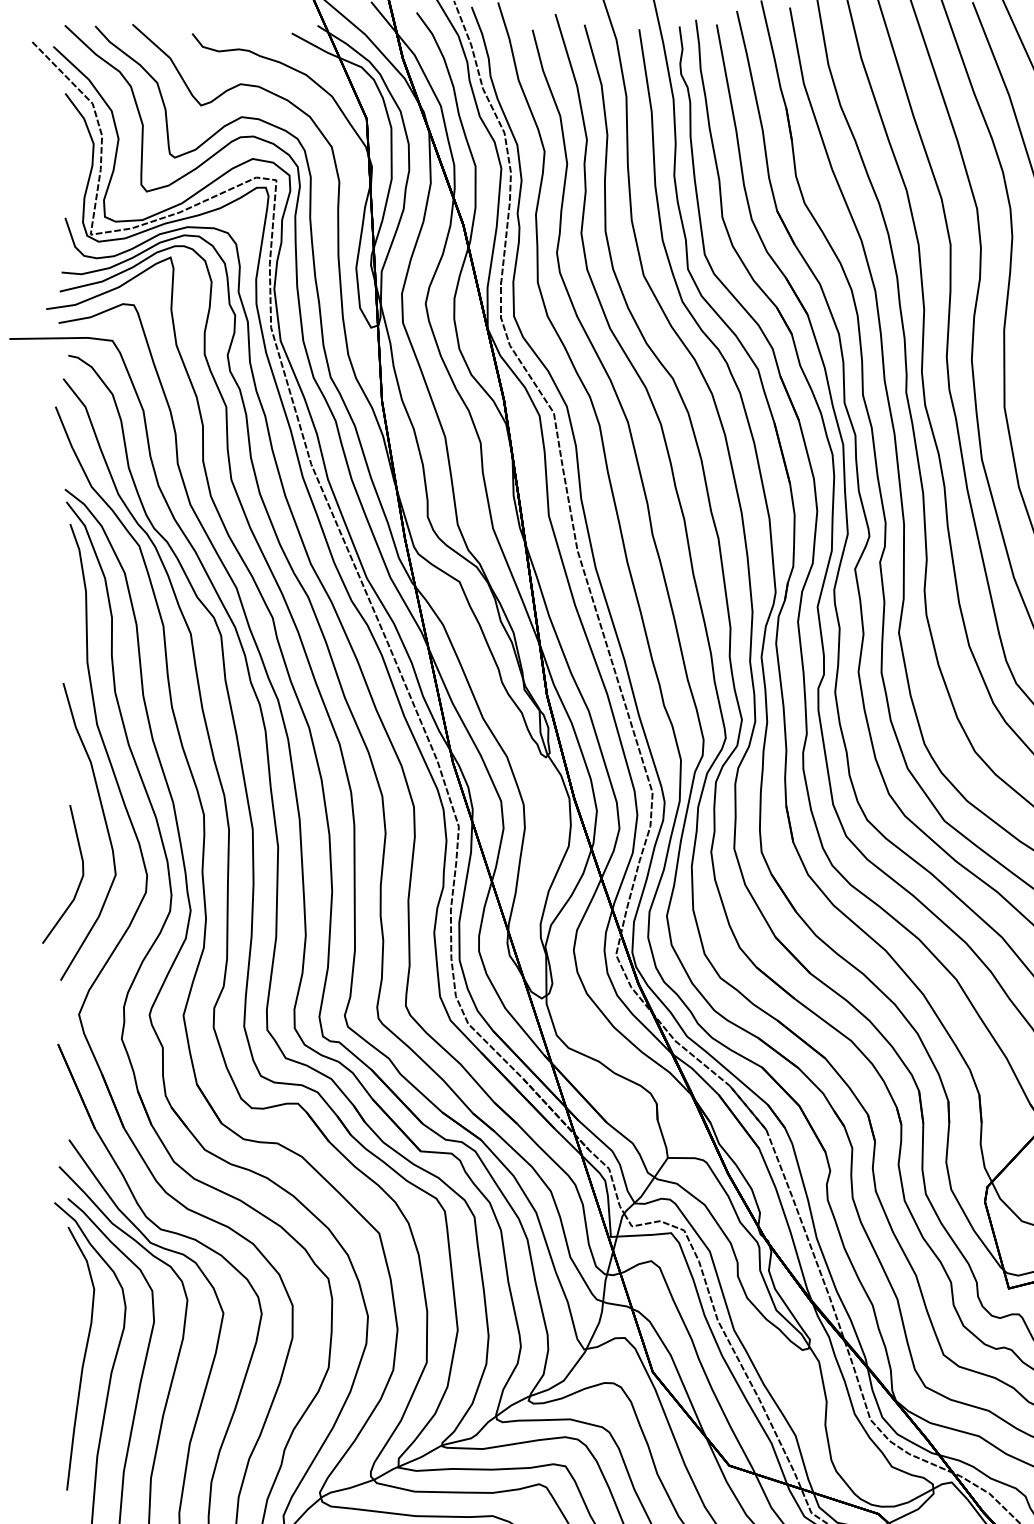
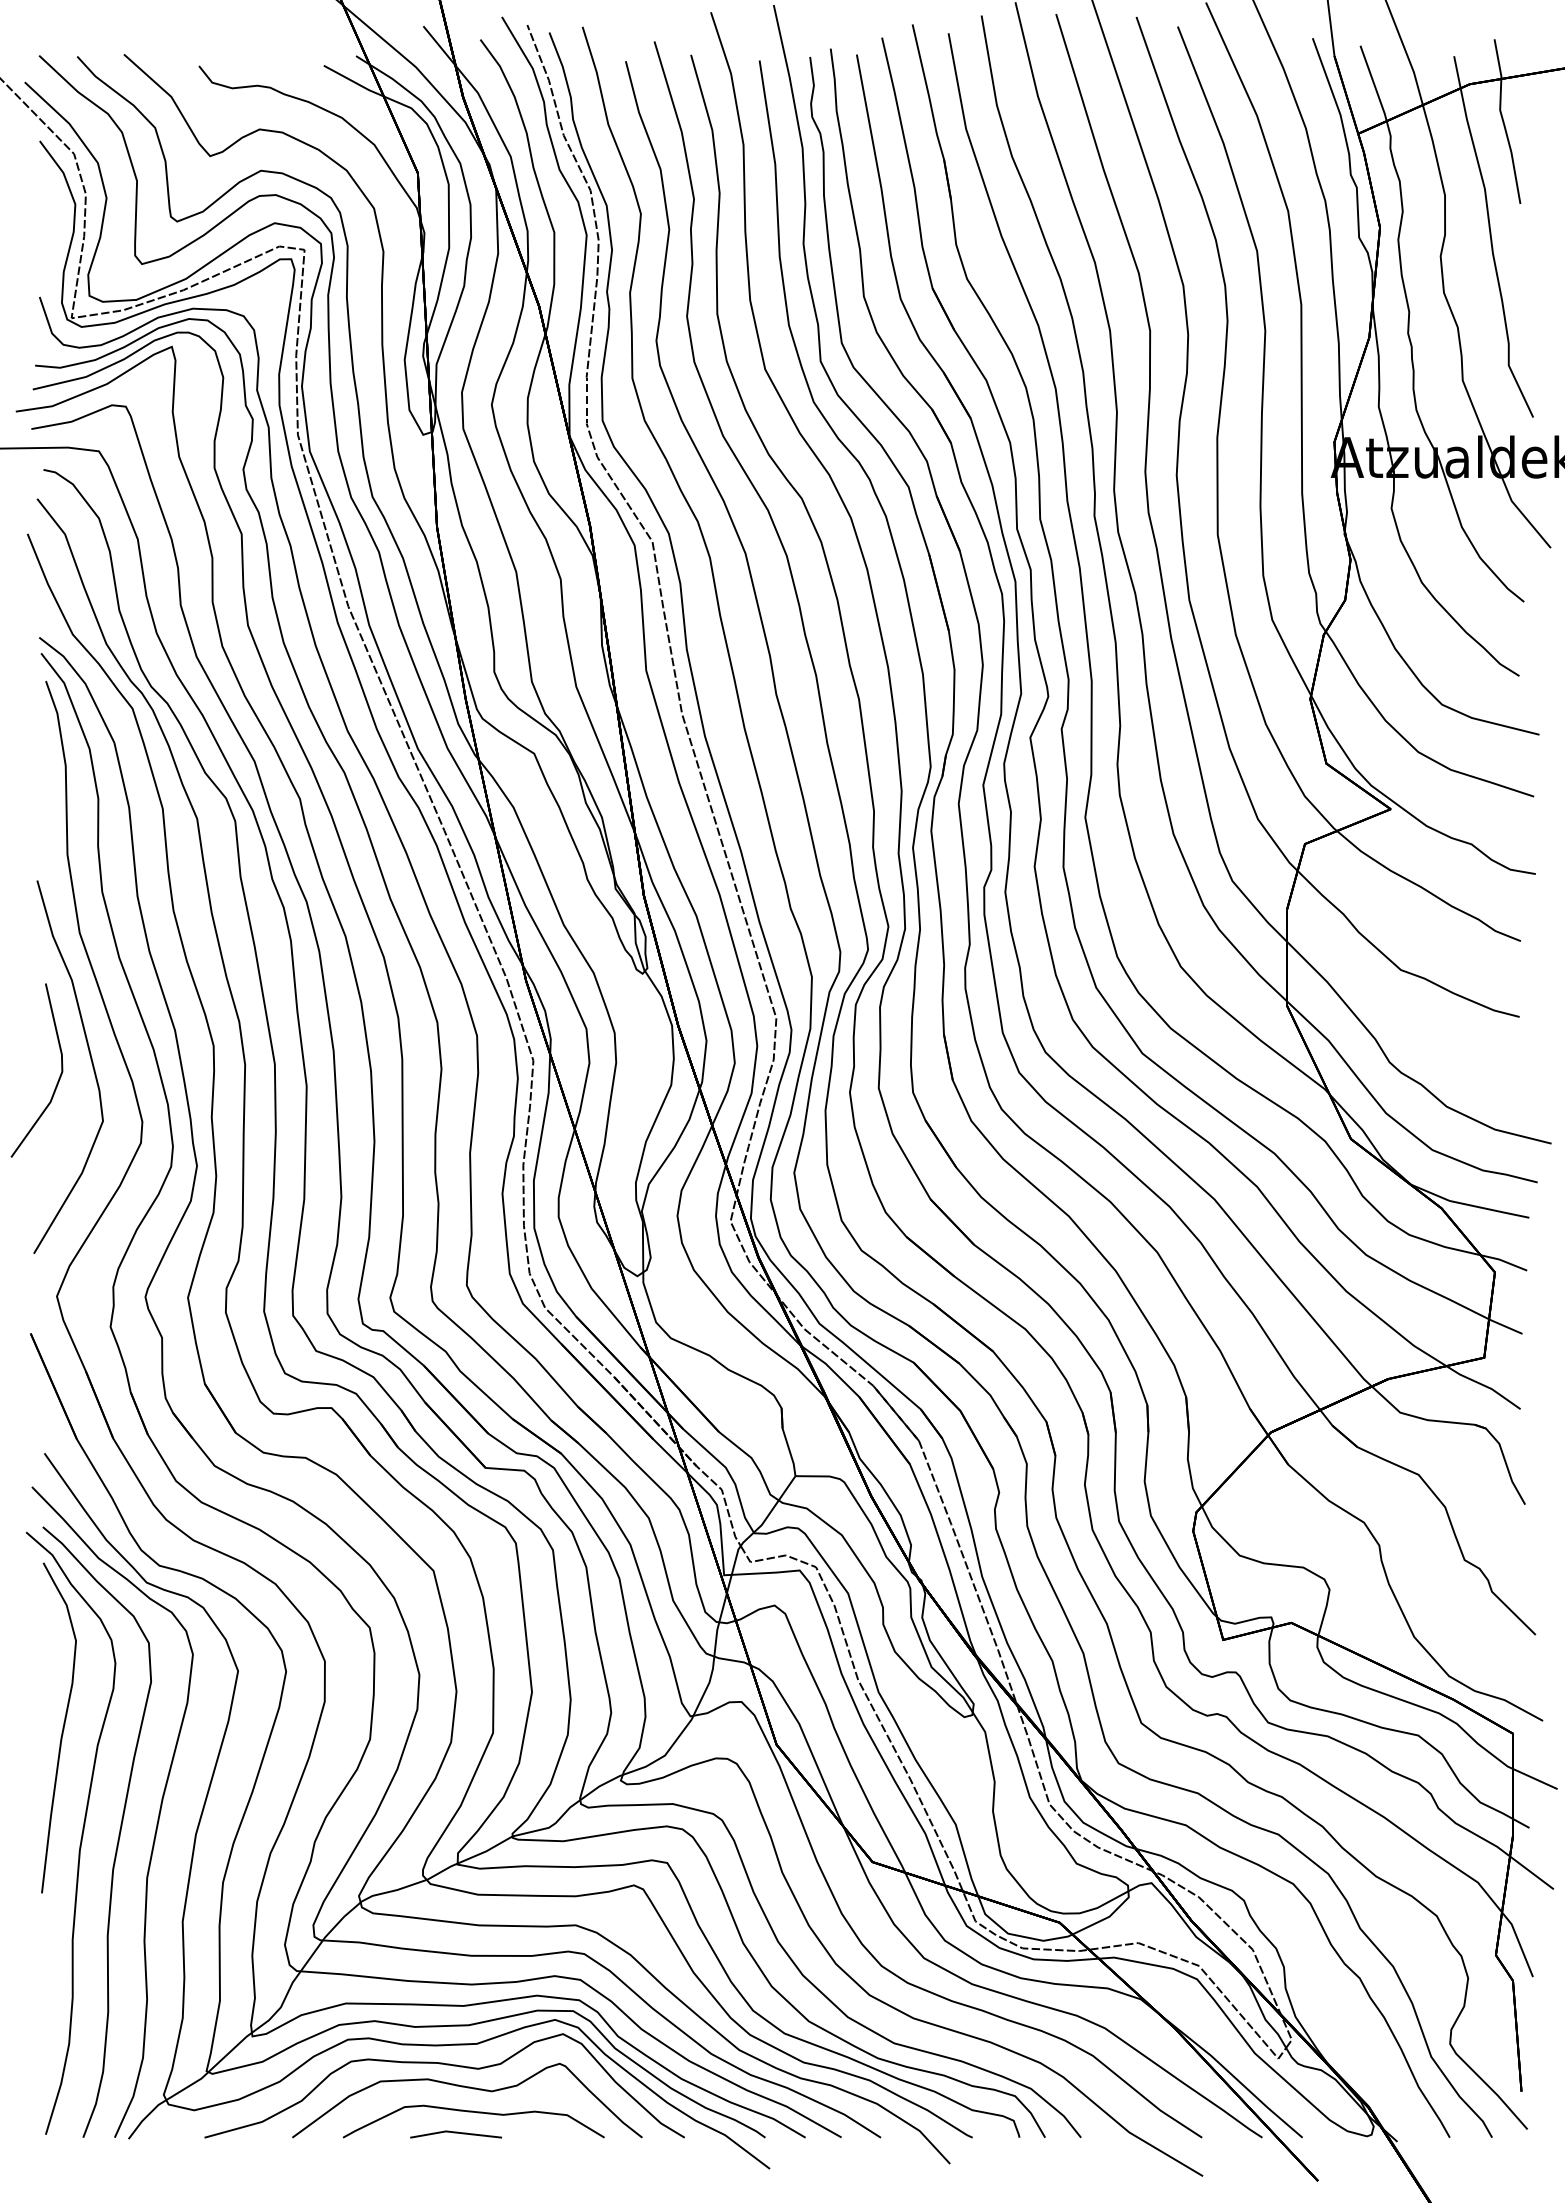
line: (80, 880) -> (58, 1078), moved

